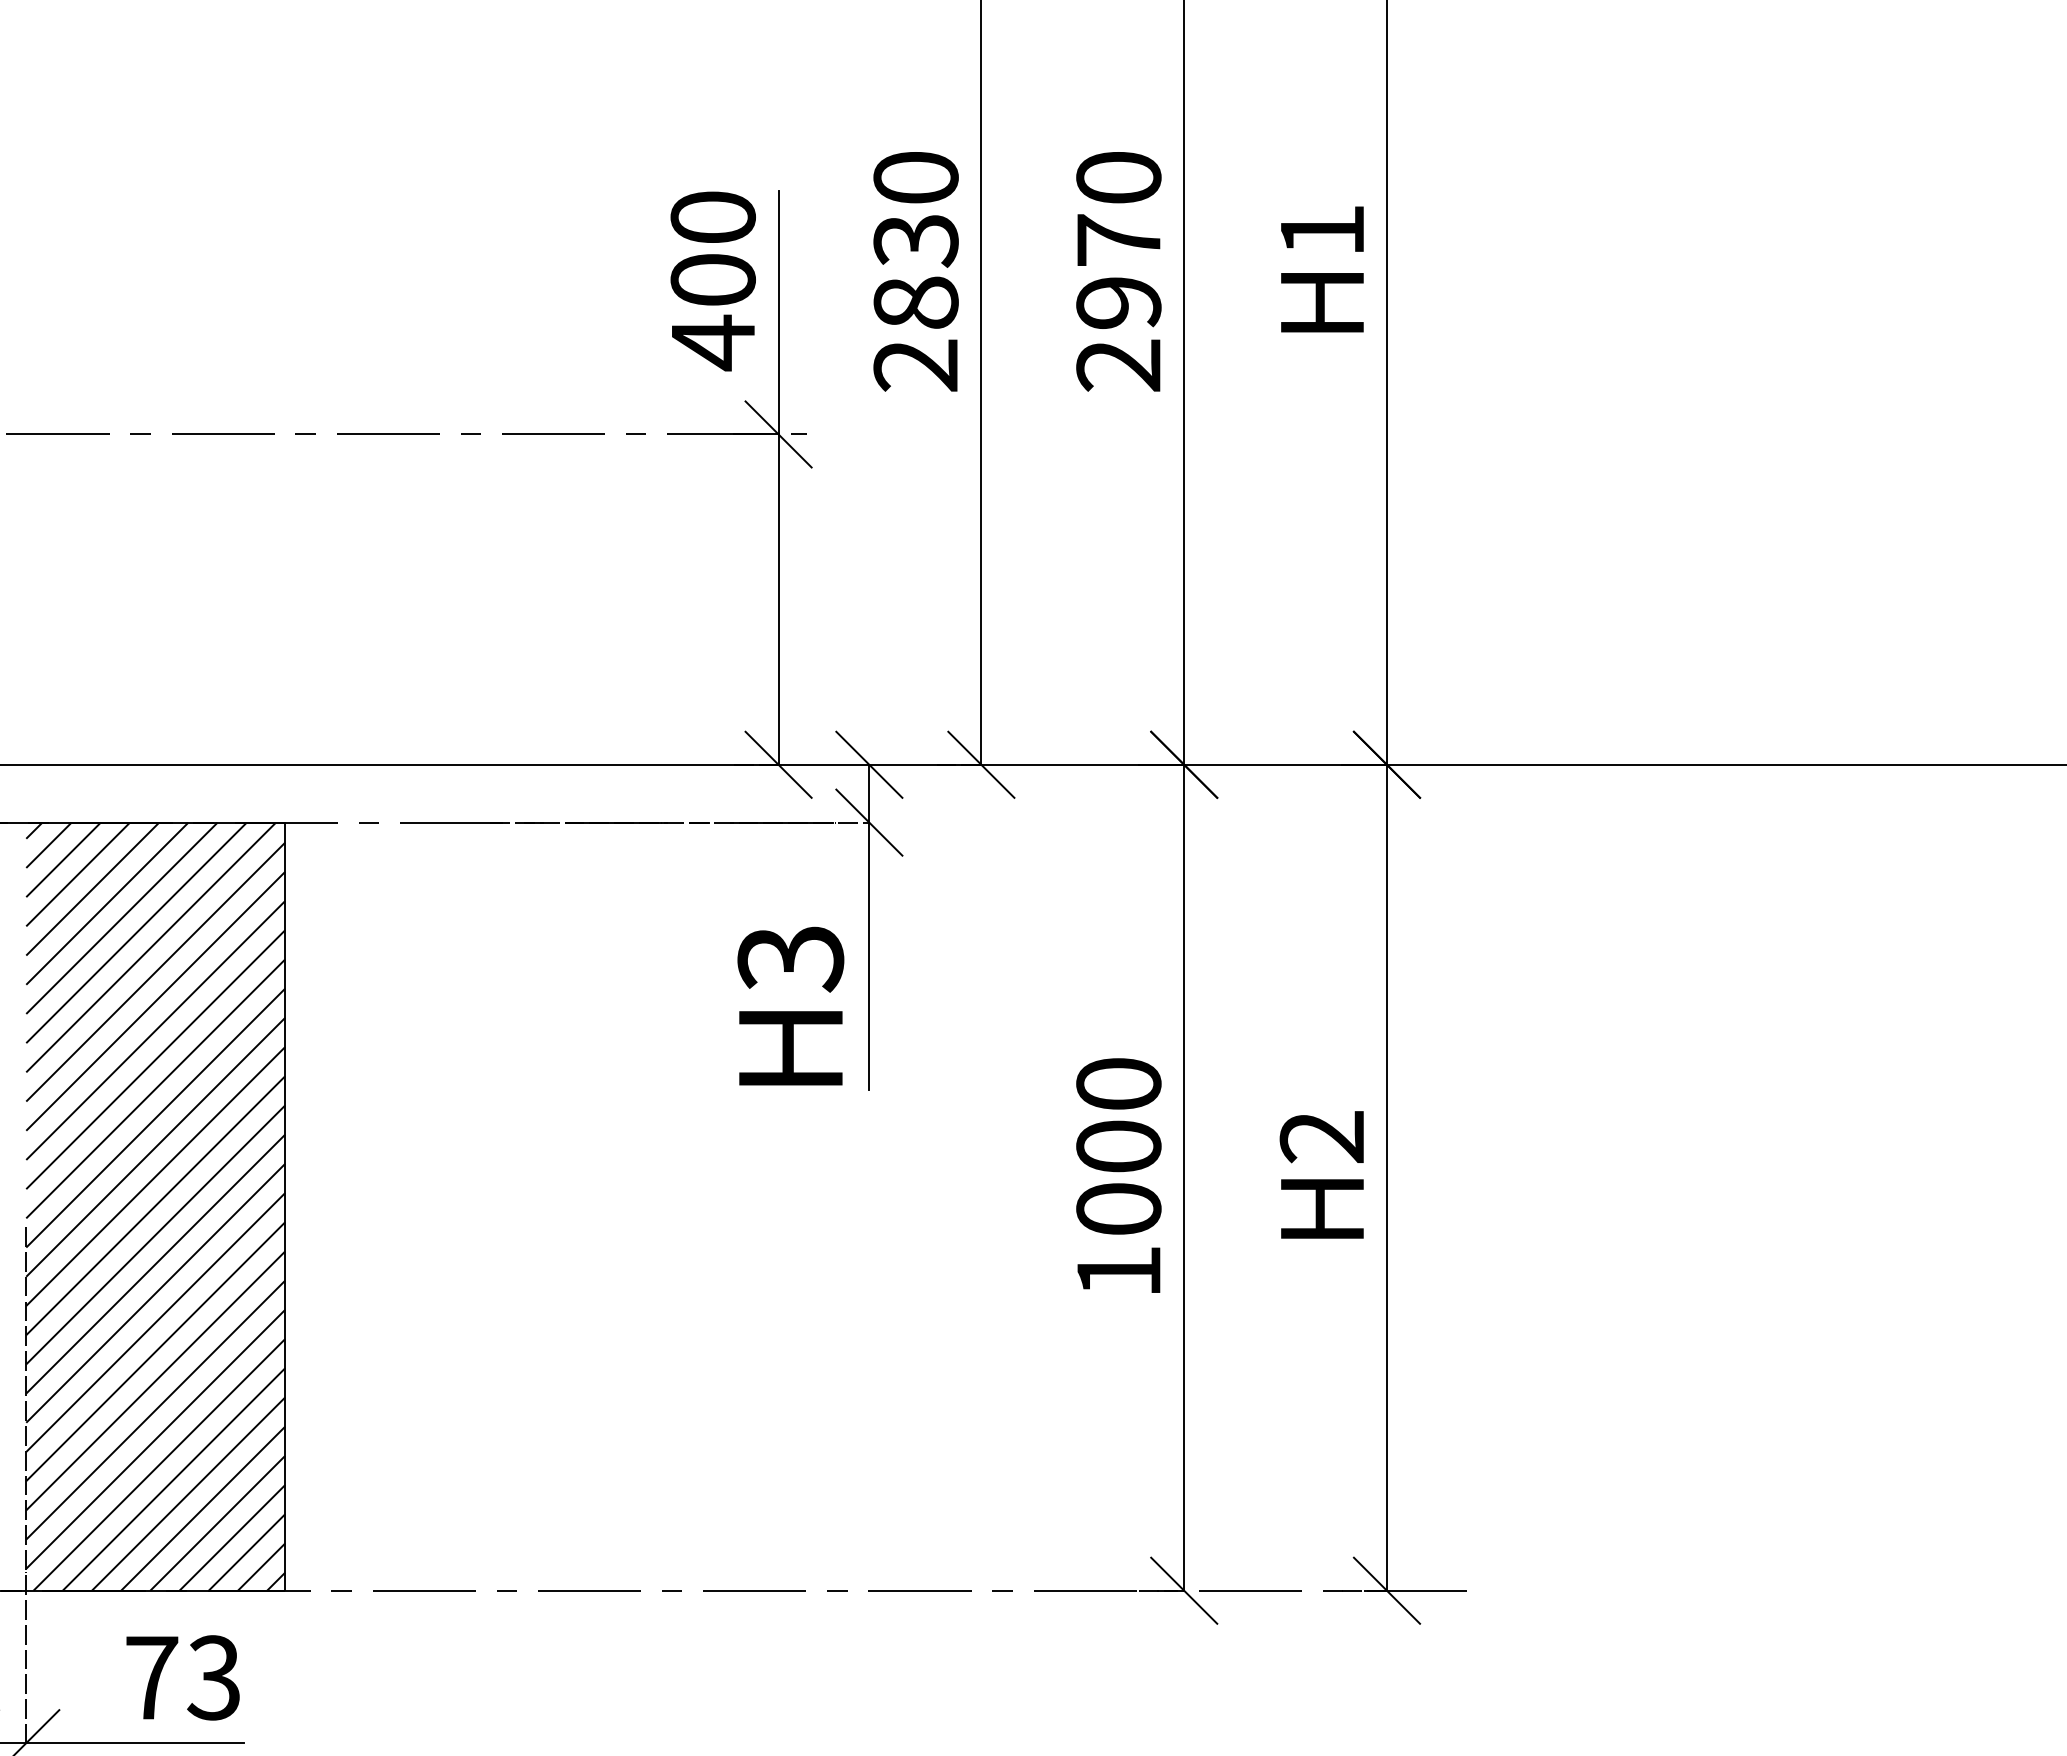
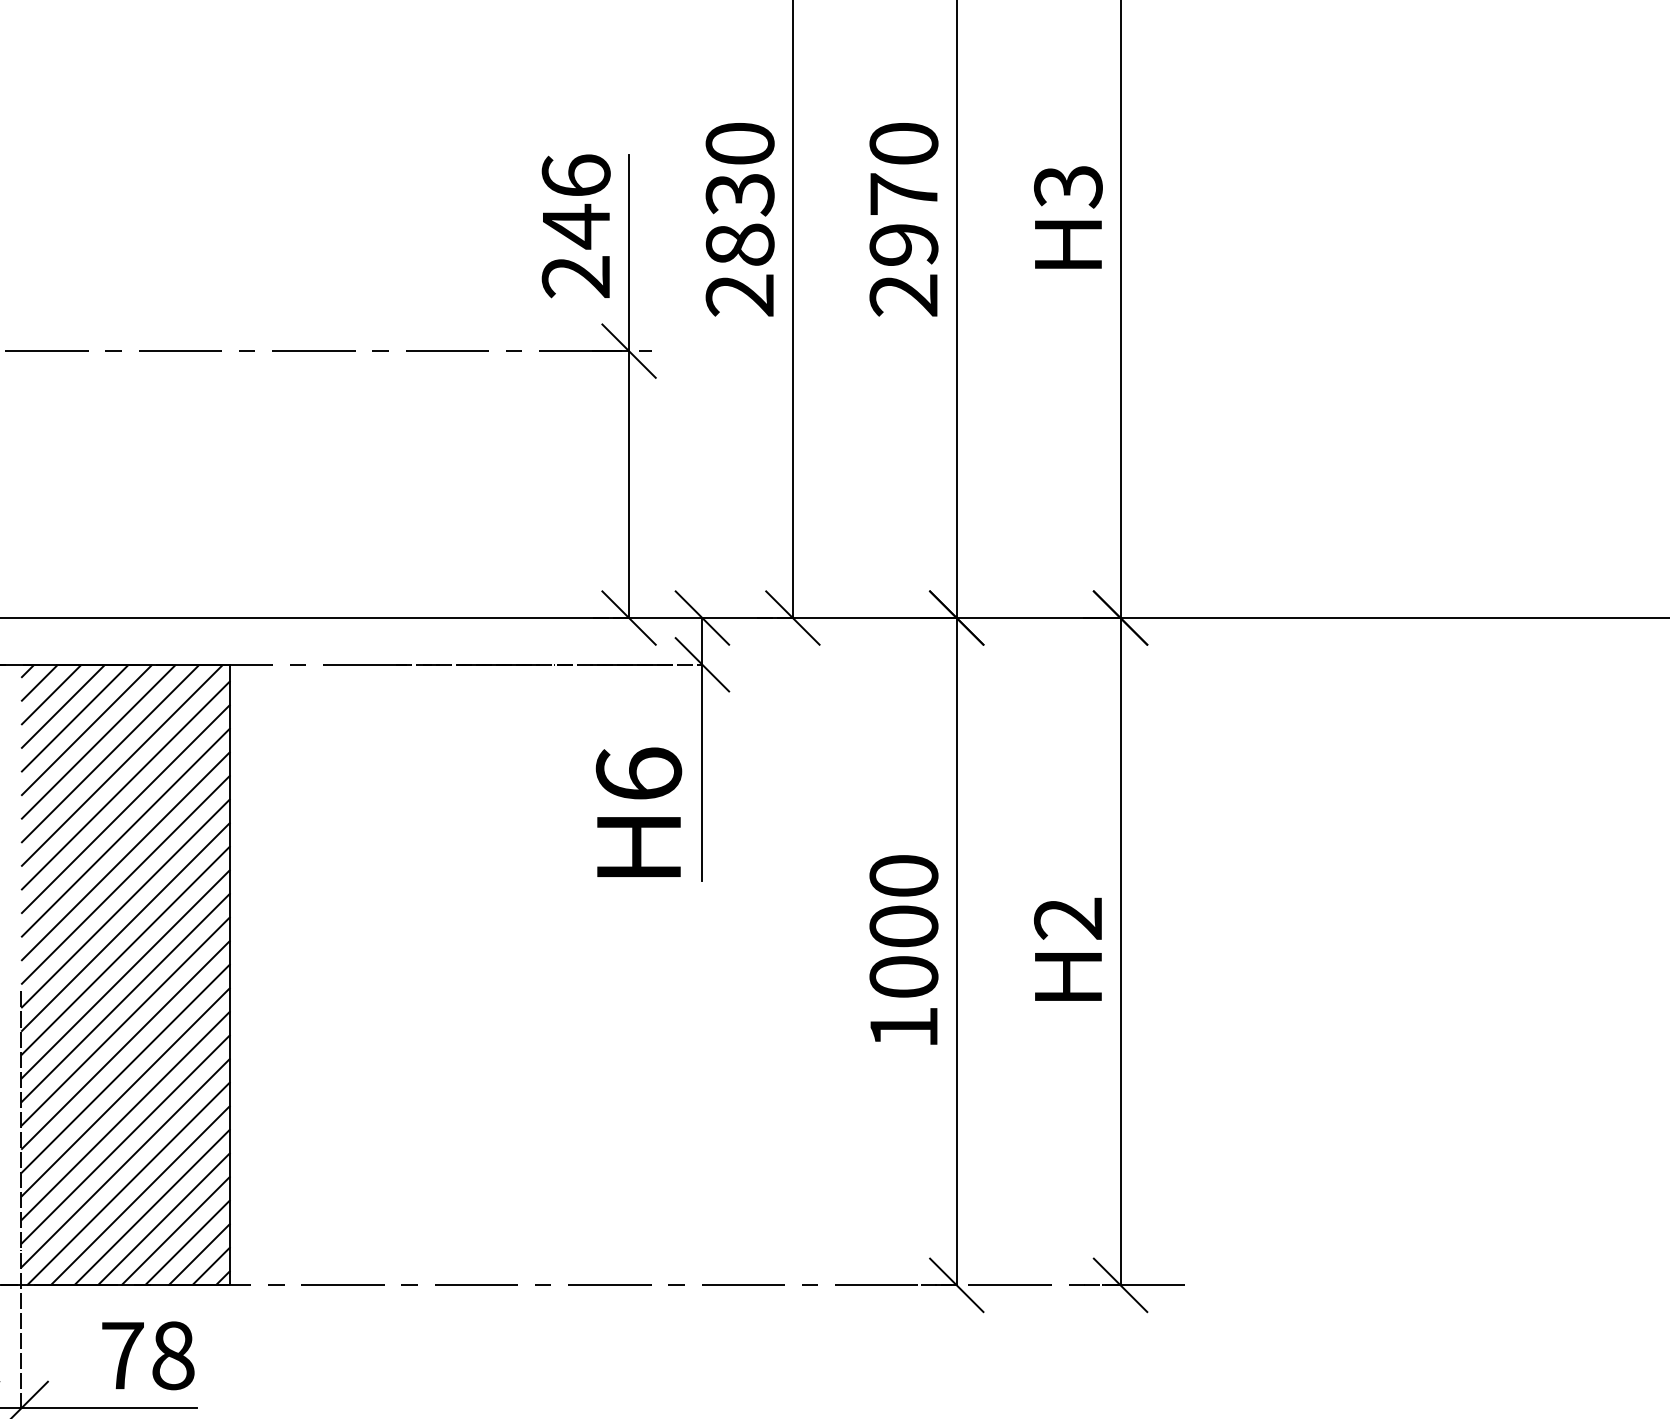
text: (1322, 231) -> (1068, 187), 1 -> 3
text: (712, 281) -> (575, 227), 400 -> 246
text: (790, 958) -> (638, 774), H3 -> H6
text: (213, 1677) -> (172, 1355), 73 -> 78

